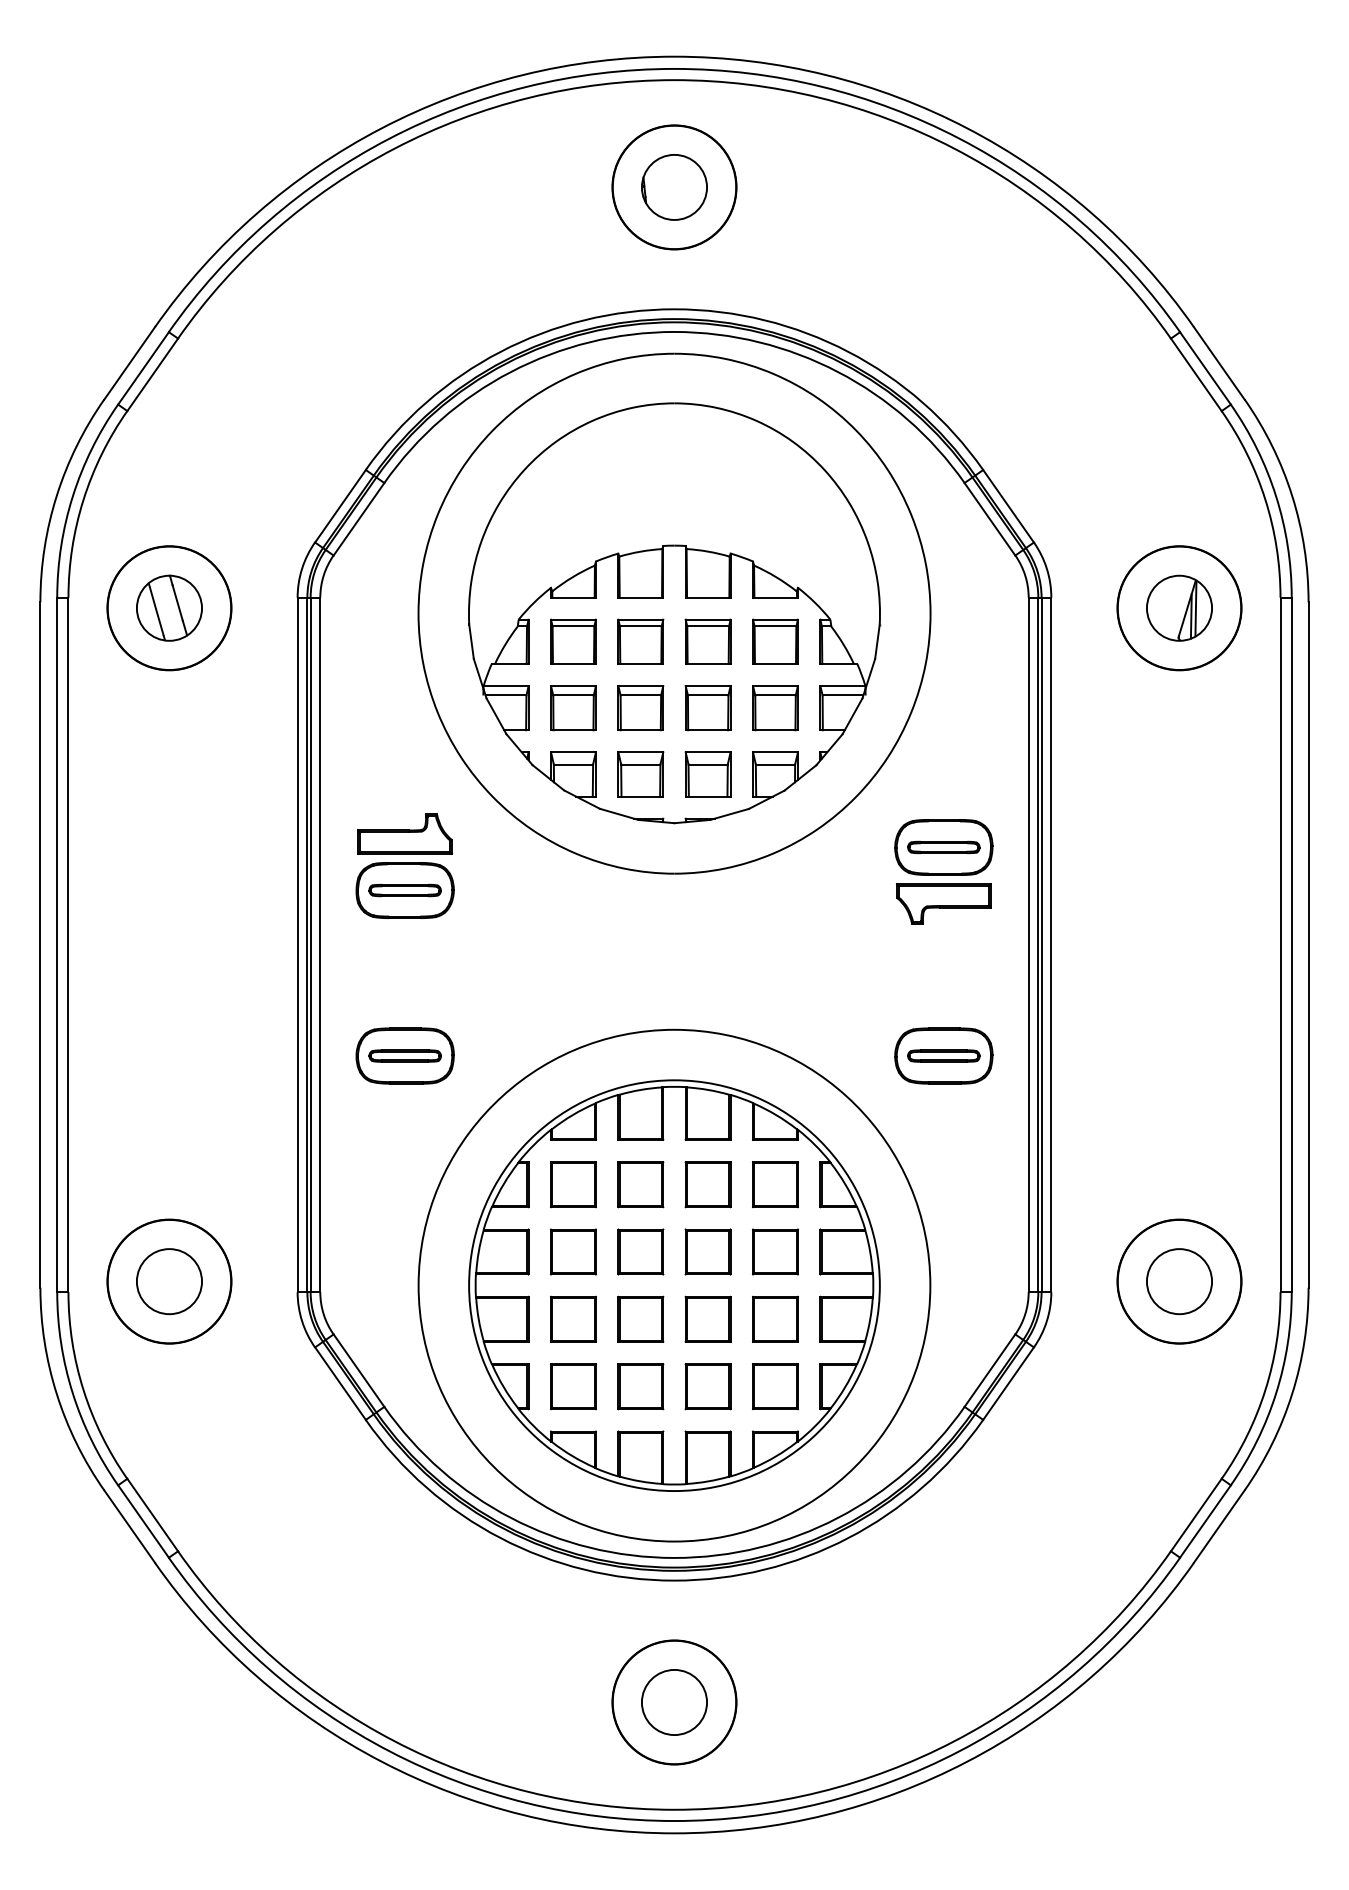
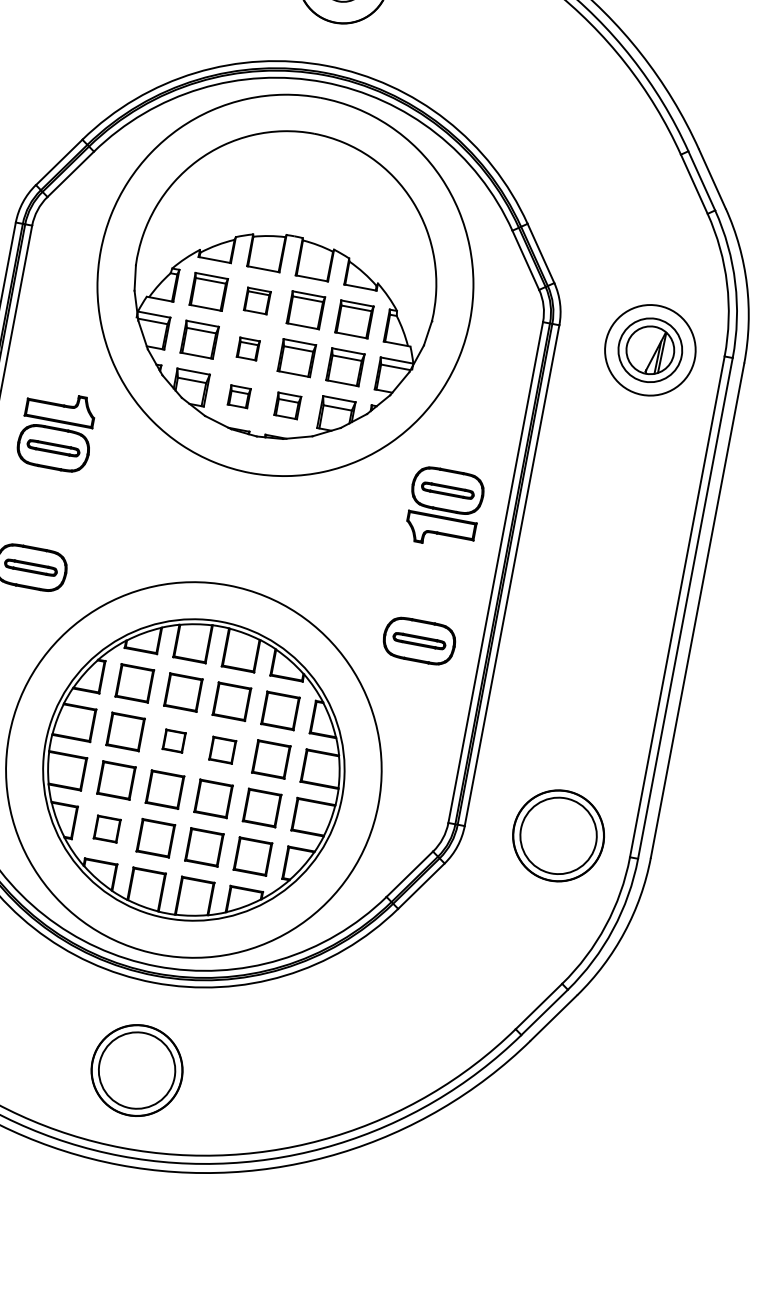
circle: (1179, 608) -> (650, 350), size x0.7
part: (640, 641) -> (257, 300), size x0.7
part: (640, 708) -> (248, 349), size x0.6
part: (640, 774) -> (239, 396), size x0.6
part: (707, 774) -> (287, 405), size x0.7
part: (640, 1251) -> (174, 740), size x0.6
part: (707, 1251) -> (222, 749), size x0.7
circle: (1179, 1281) -> (558, 835), size x1.6
part: (573, 1386) -> (107, 828), size x0.7
circle: (674, 1702) -> (137, 1070), size x1.6

